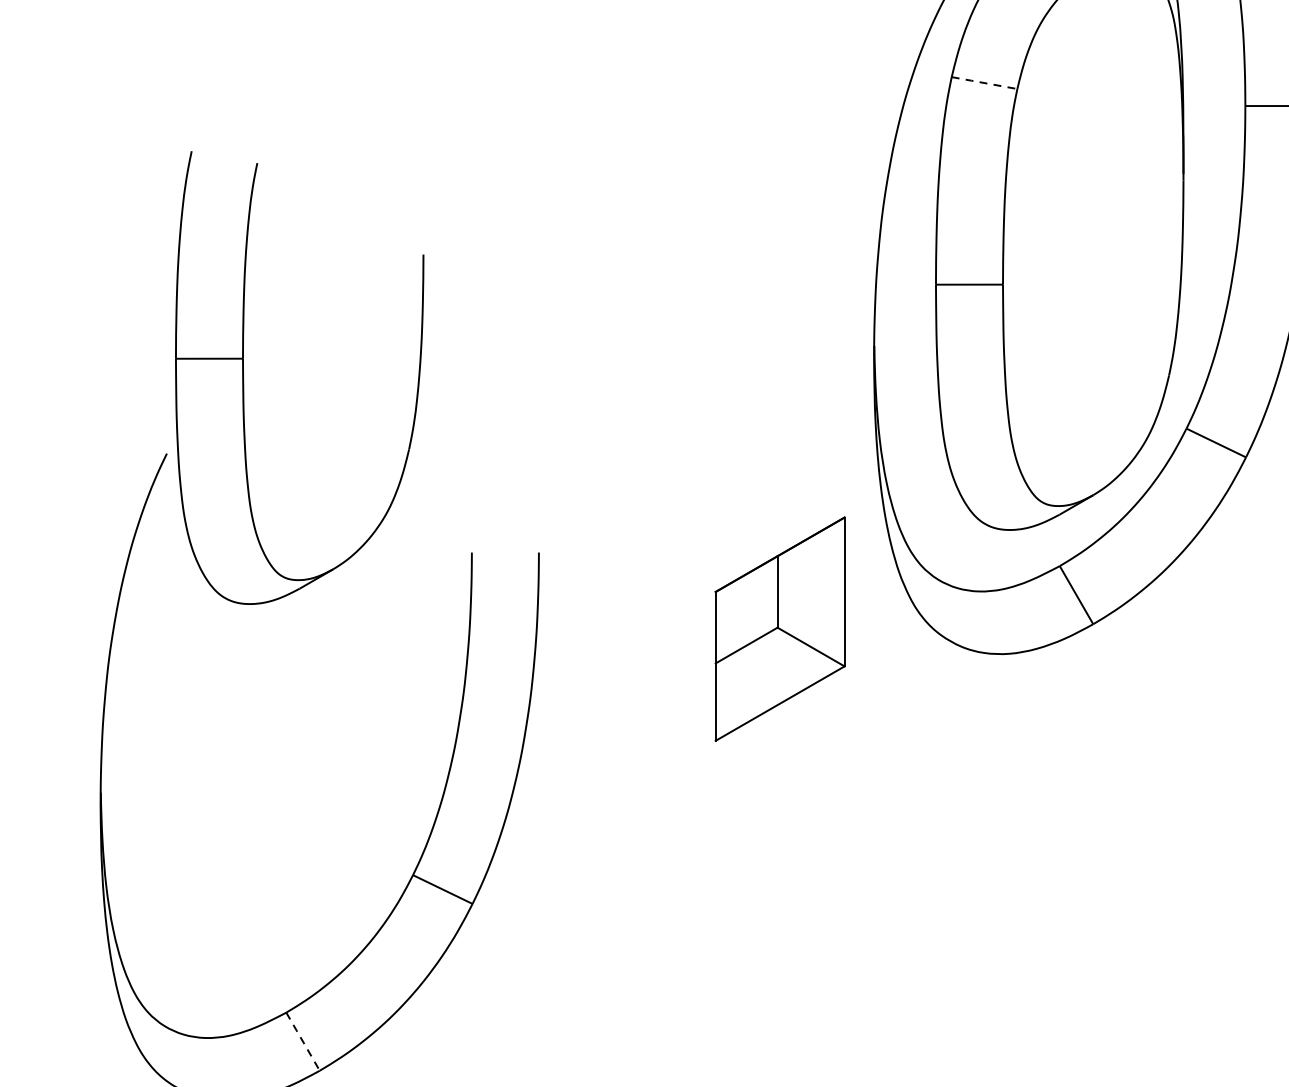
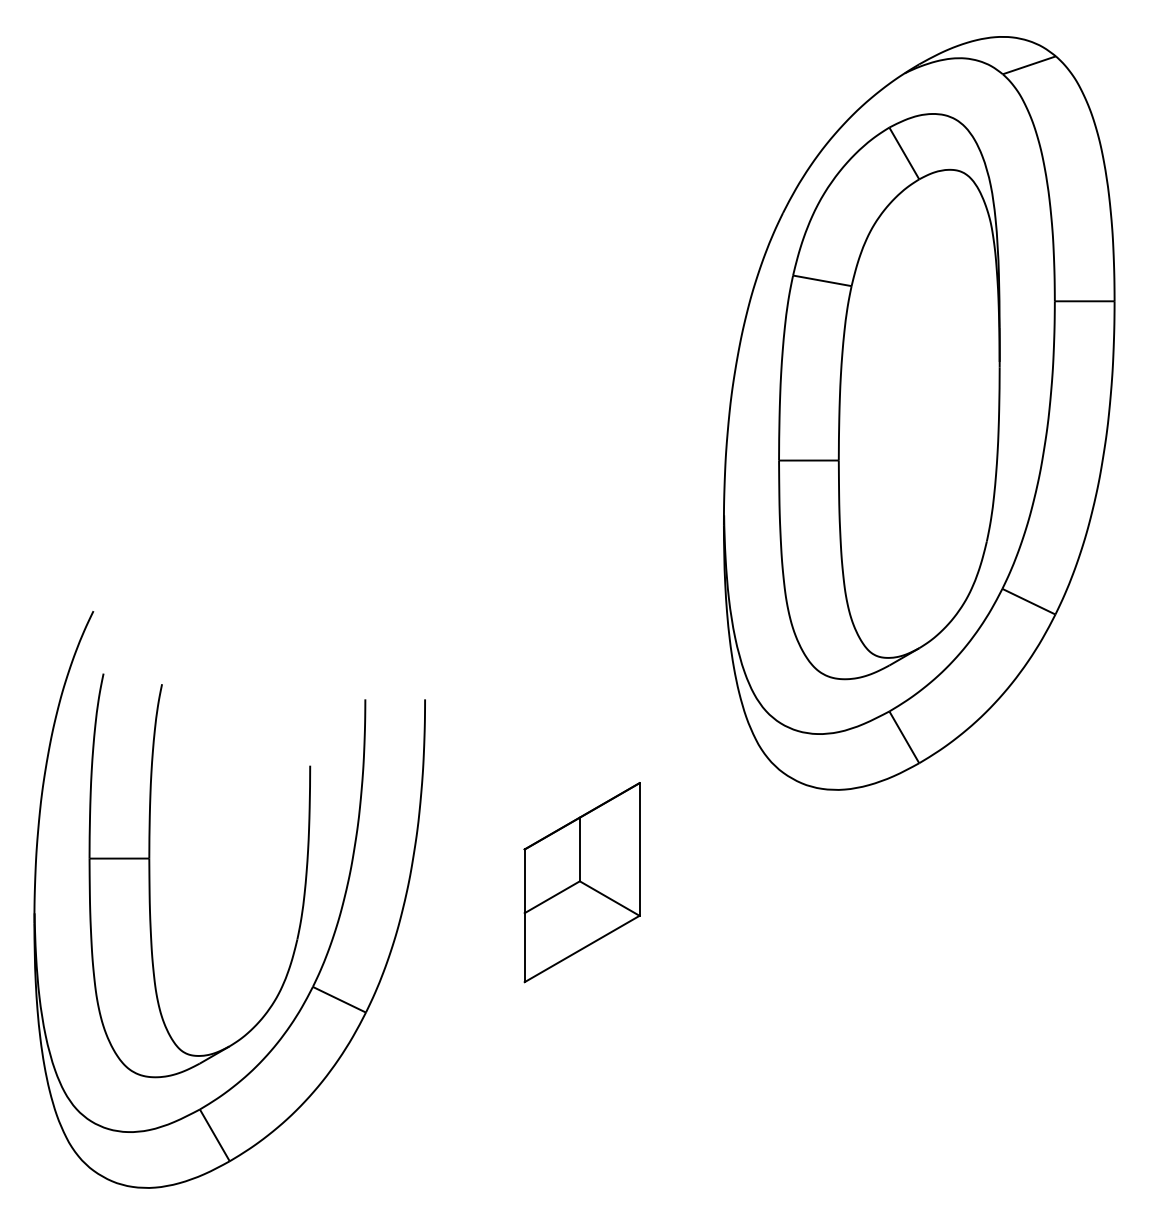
line: (984, 82) -> (822, 280), dashed -> solid
part: (244, 377) -> (150, 875), moved
part: (779, 629) -> (581, 882), moved
line: (302, 1041) -> (214, 1135), dashed -> solid

